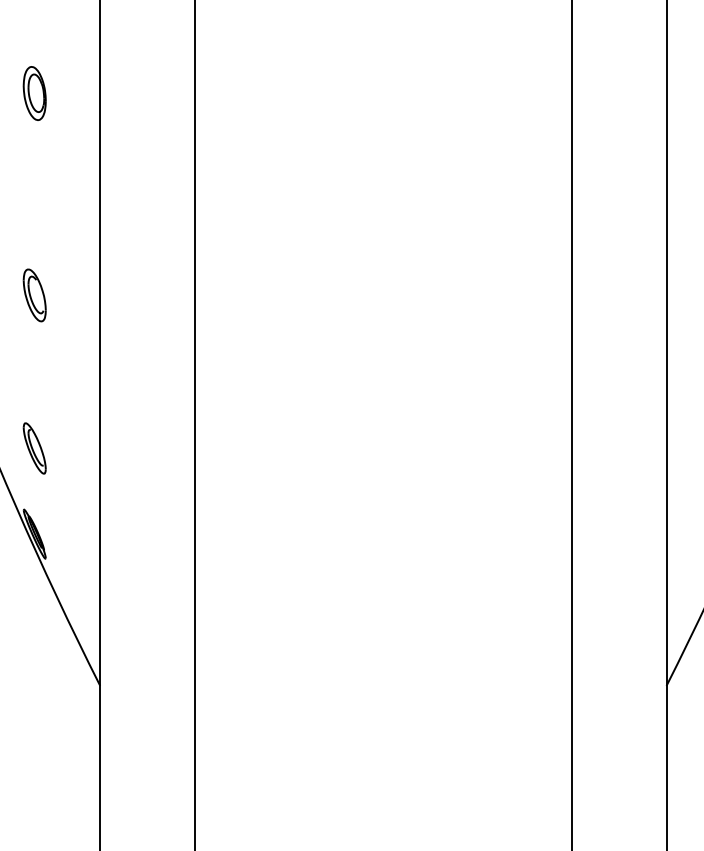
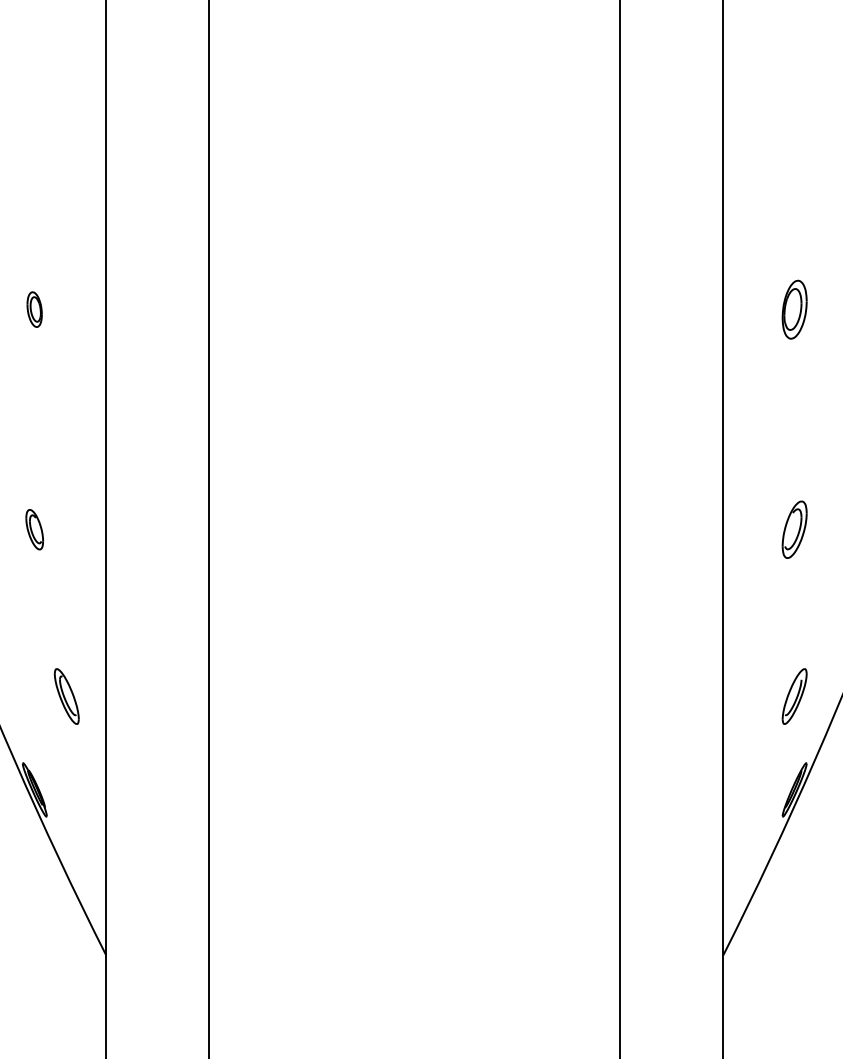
part: (34, 93) -> (34, 309), size x0.6
part: (34, 295) -> (34, 529), size x0.7
part: (34, 448) -> (66, 696), moved

